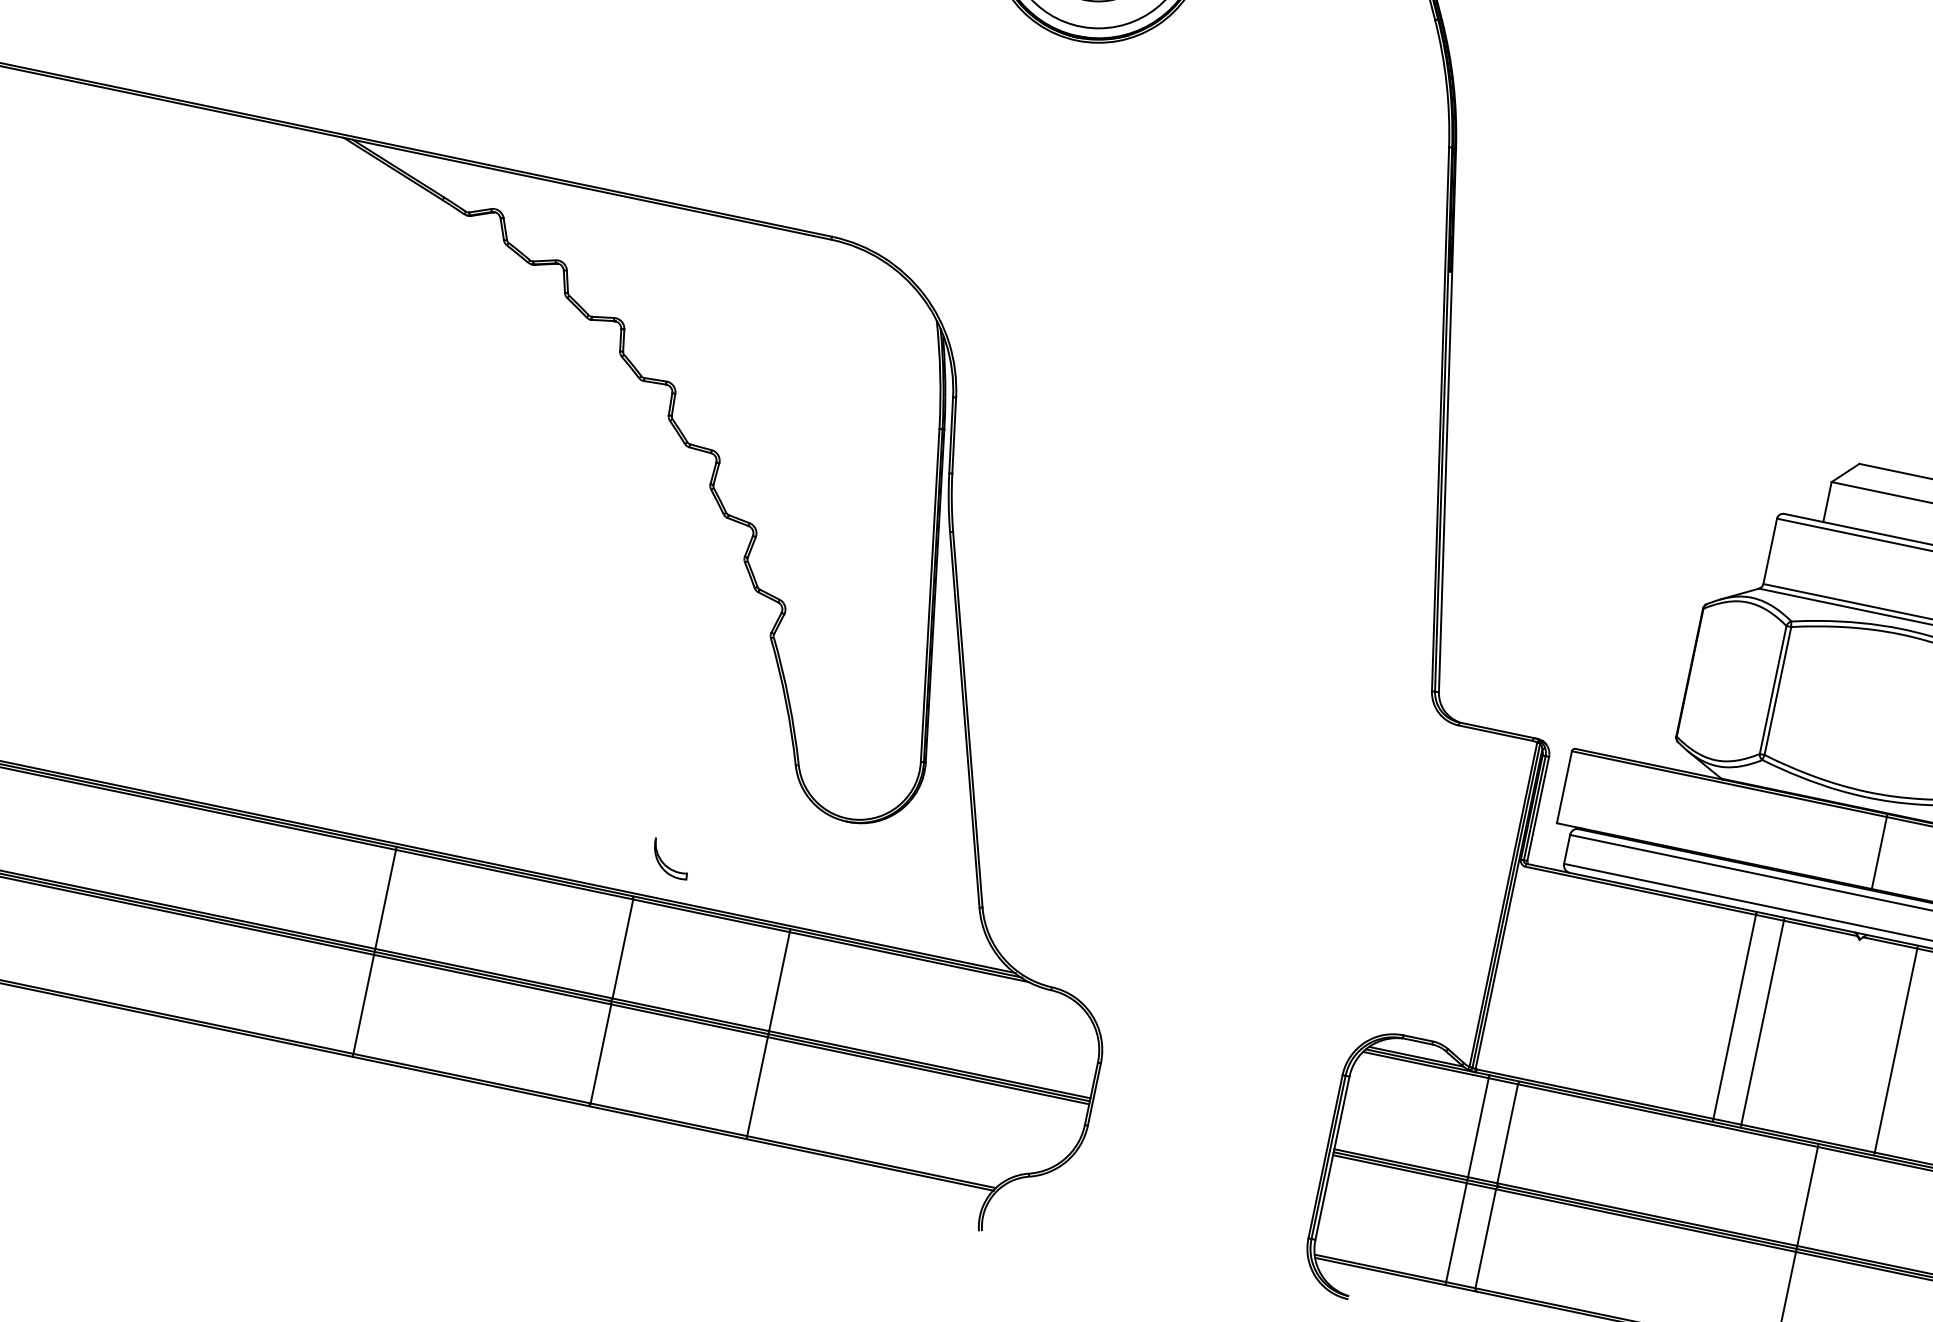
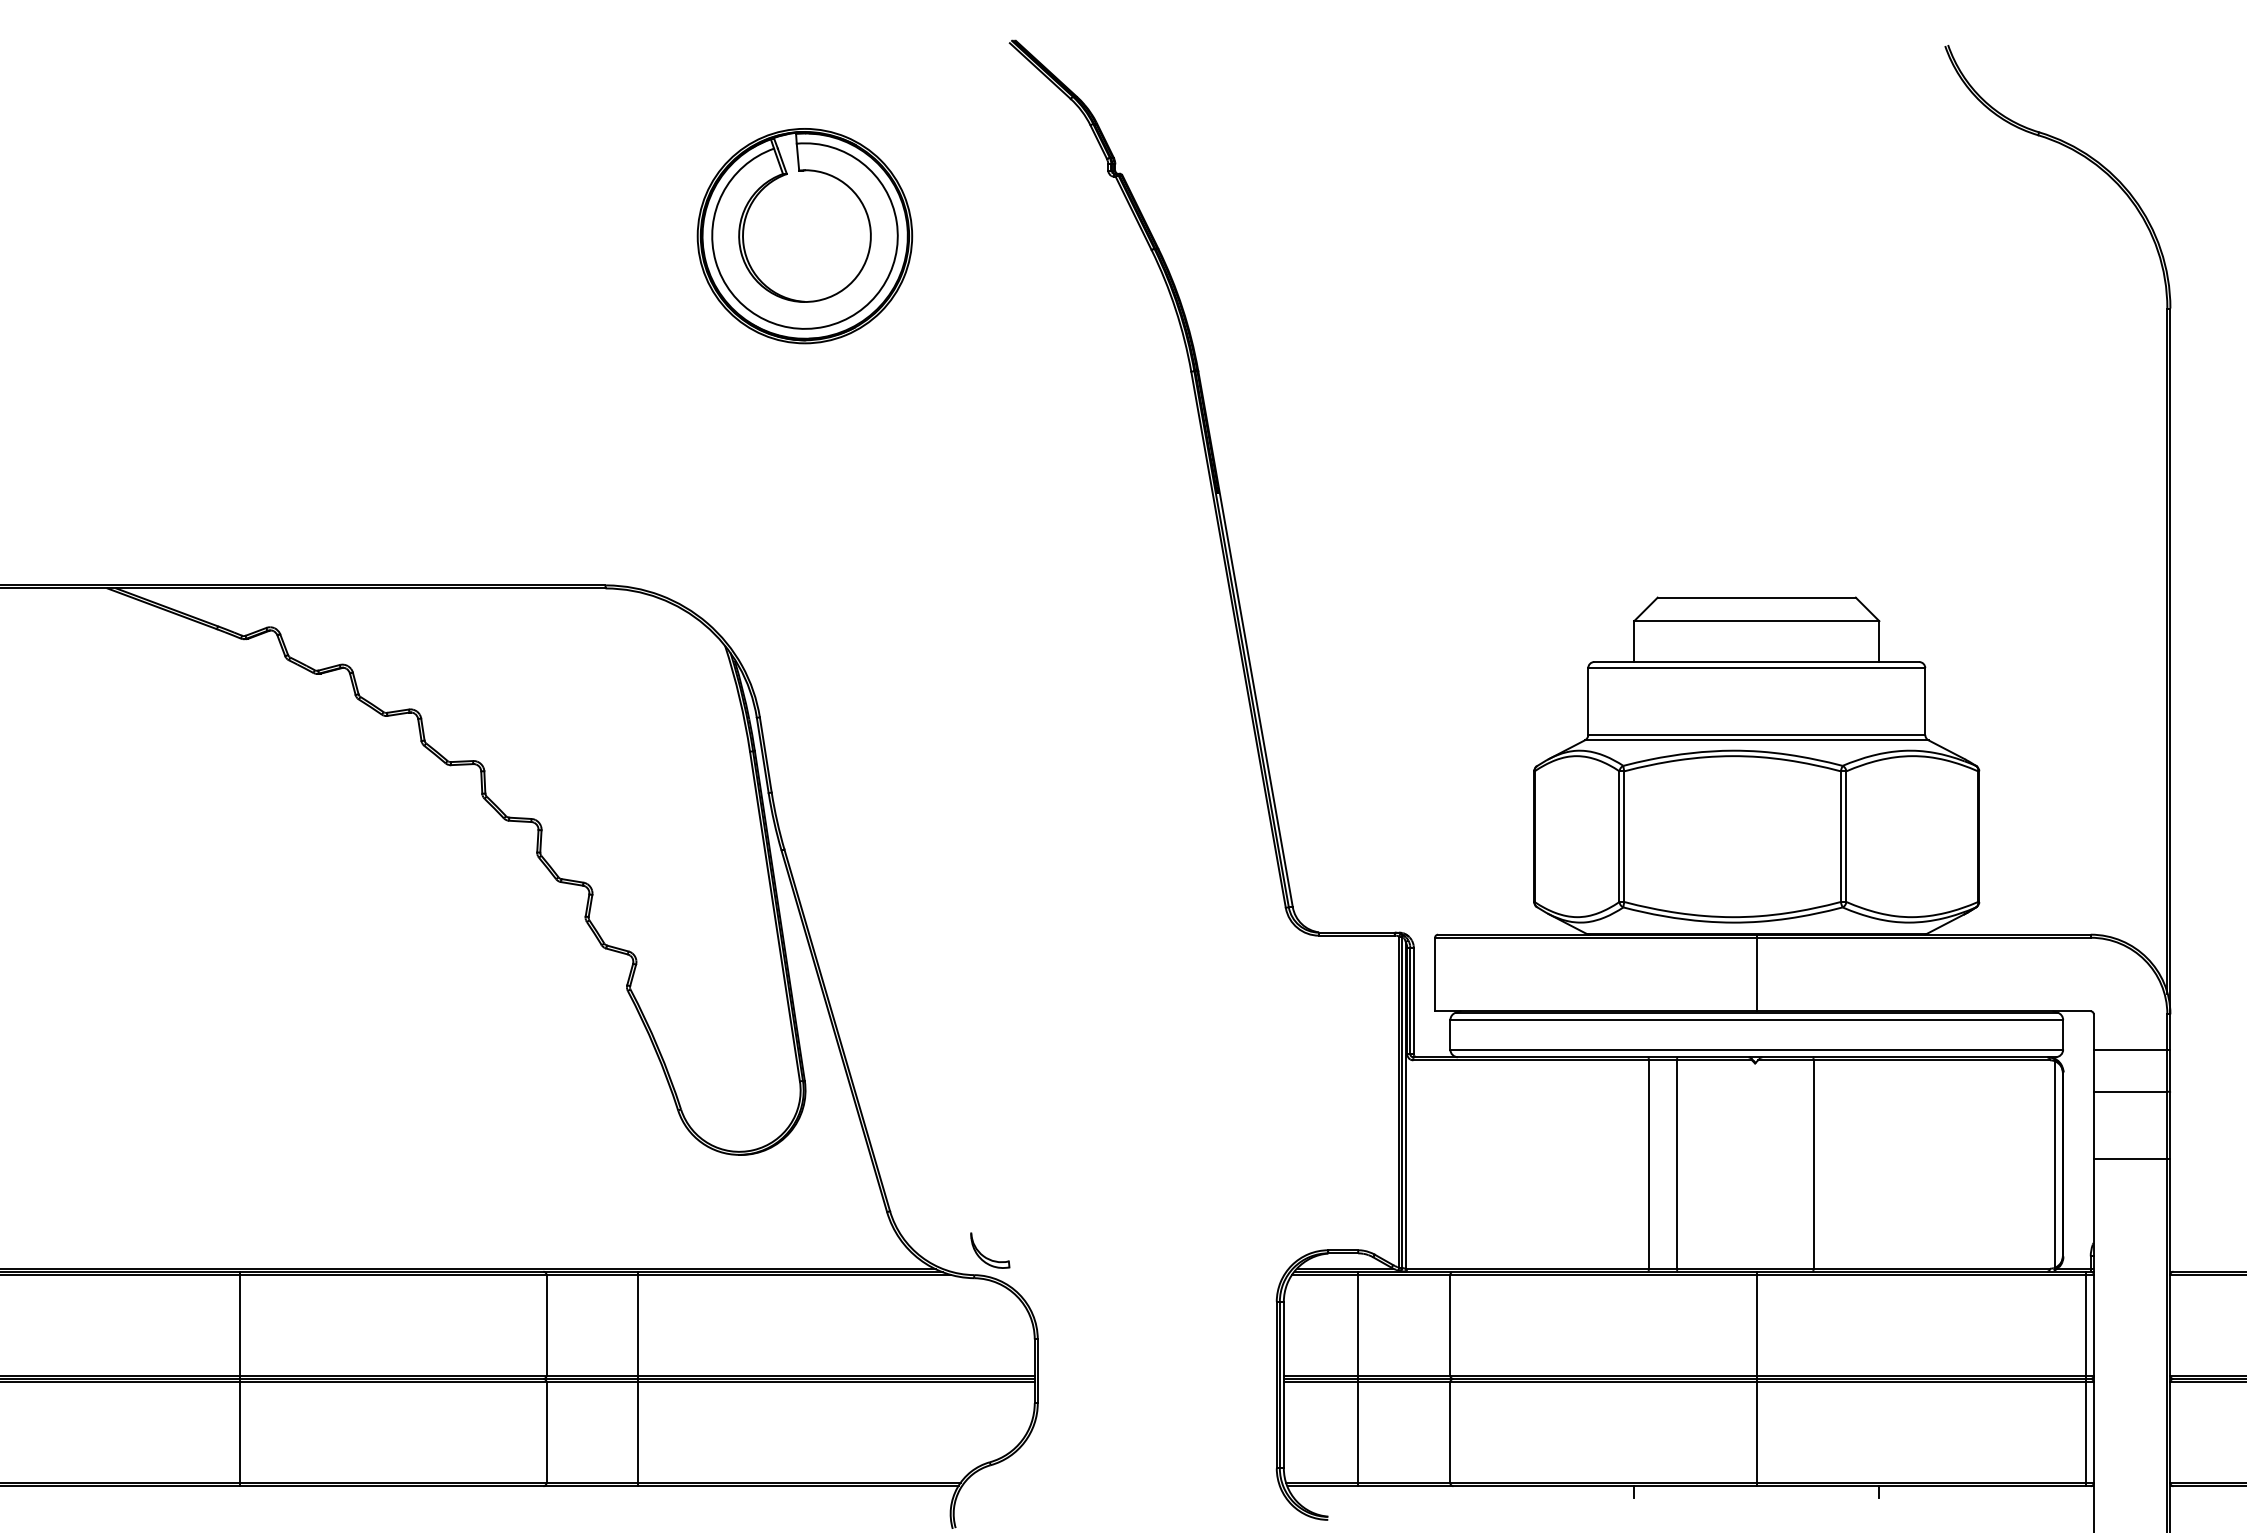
part: (666, 865) -> (987, 1257), moved
line: (375, 951) -> (240, 1378), moved
line: (768, 1033) -> (638, 1378), moved
line: (1467, 1179) -> (1358, 1378), moved

